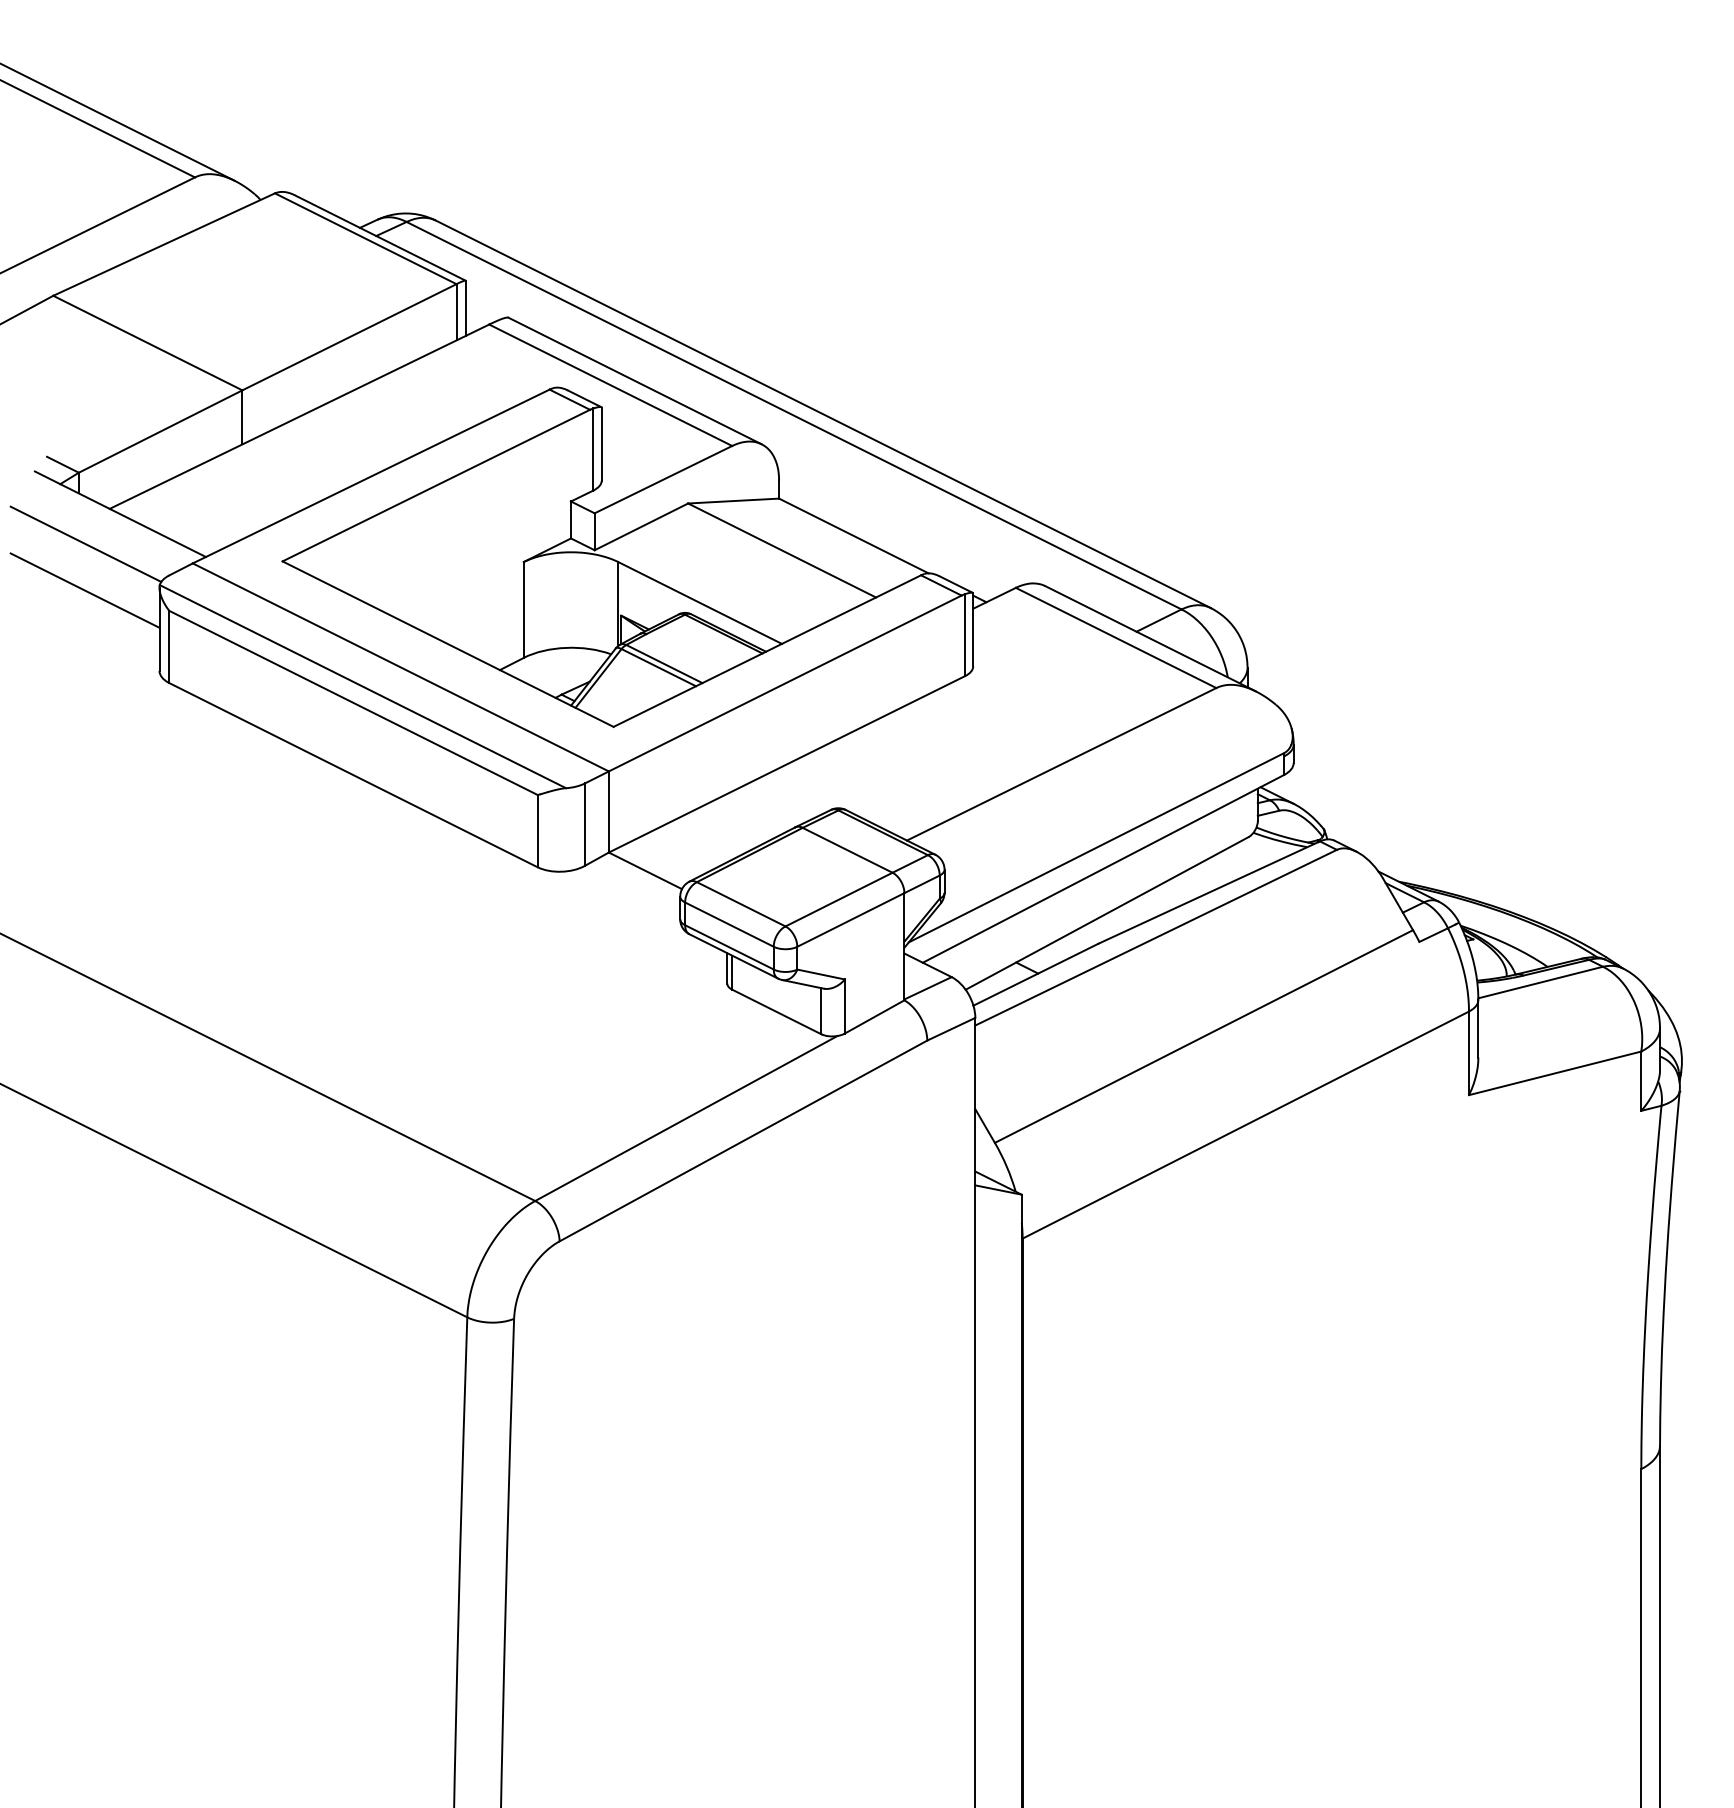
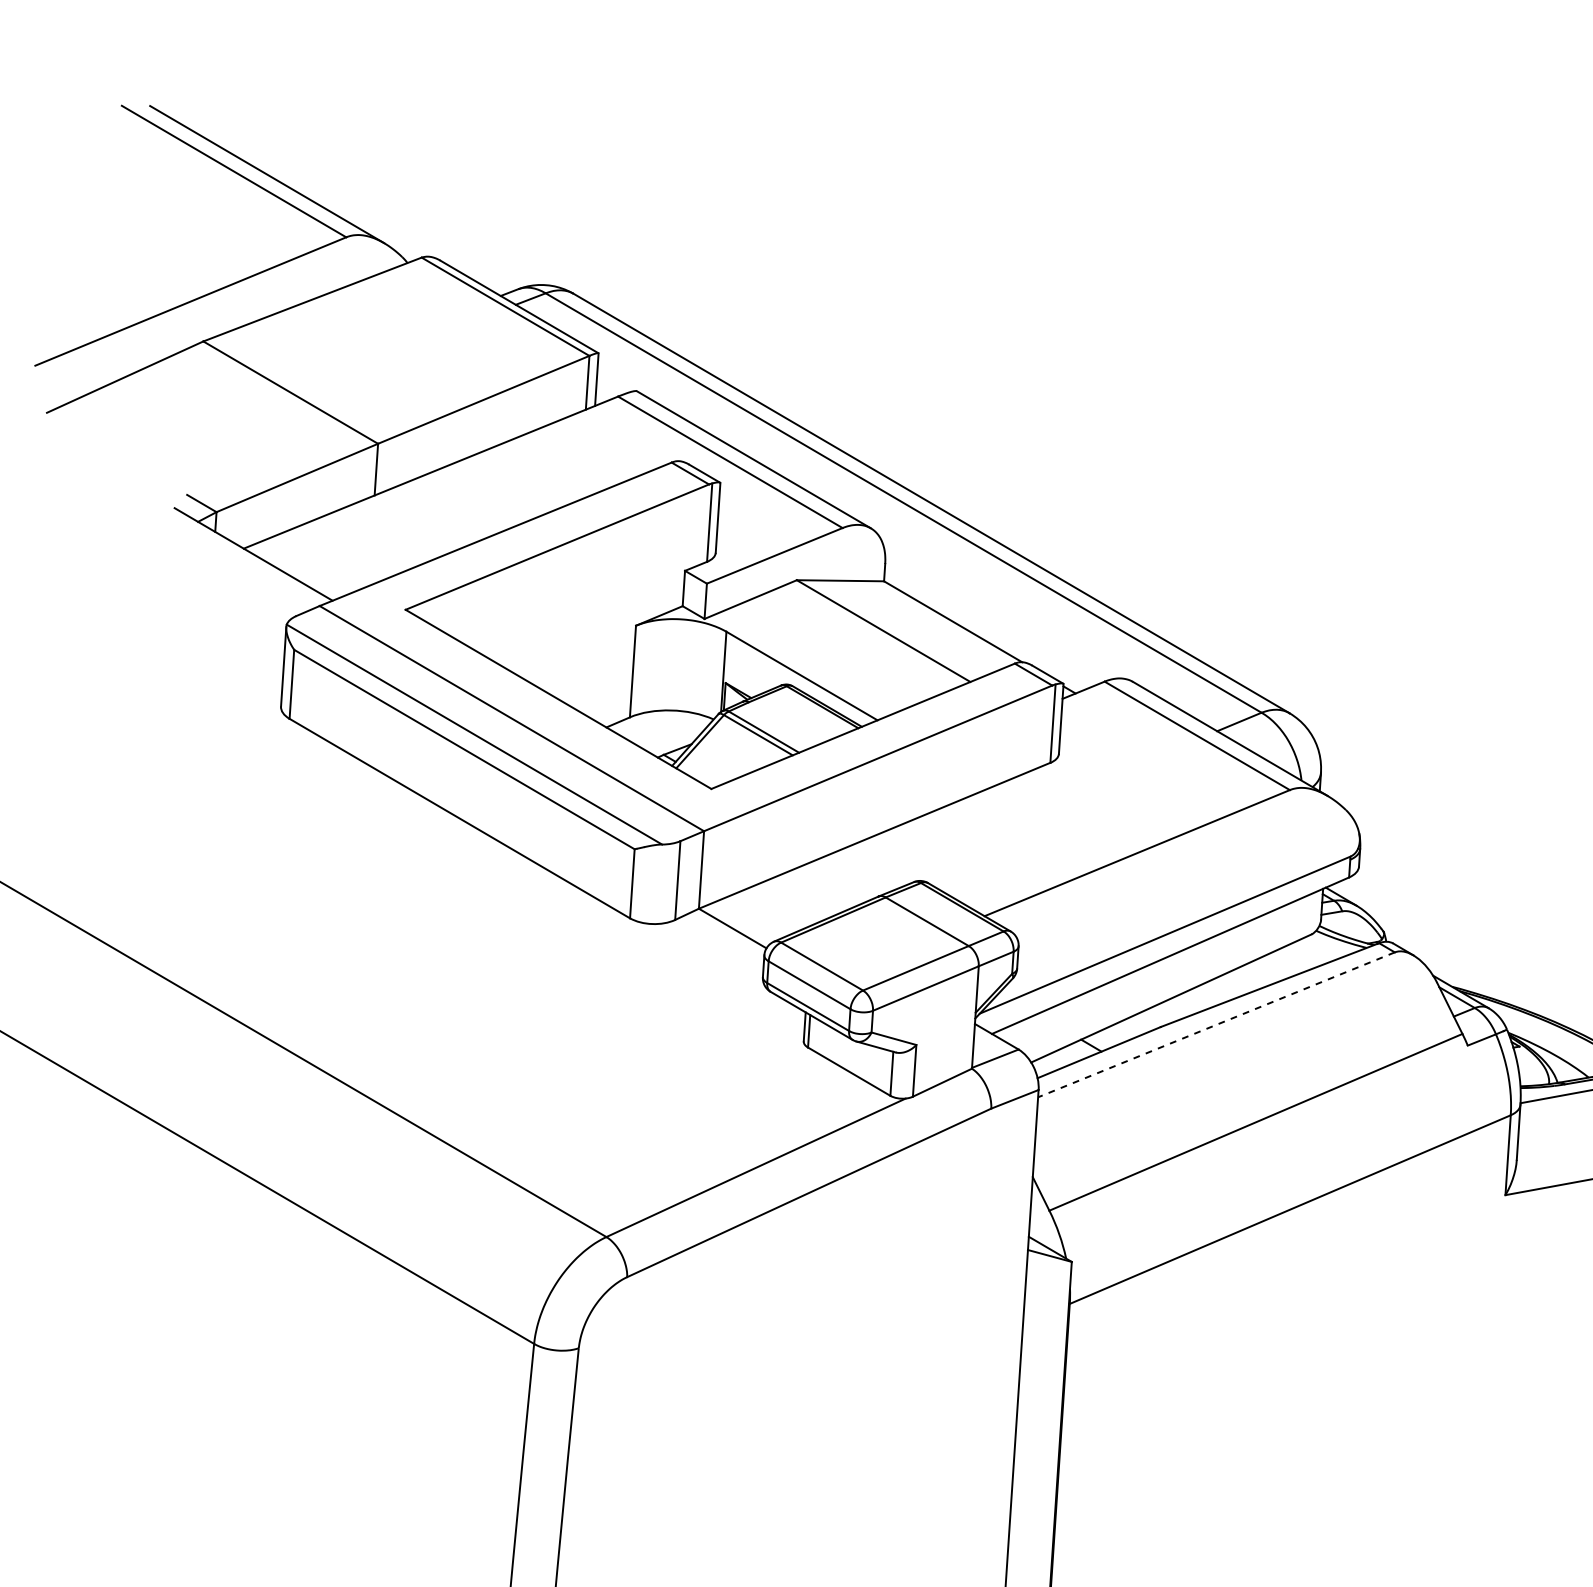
line: (85, 543) -> (218, 580), removed
line: (84, 590) -> (214, 625), removed
line: (1155, 937) -> (1215, 1024), solid -> dashed

